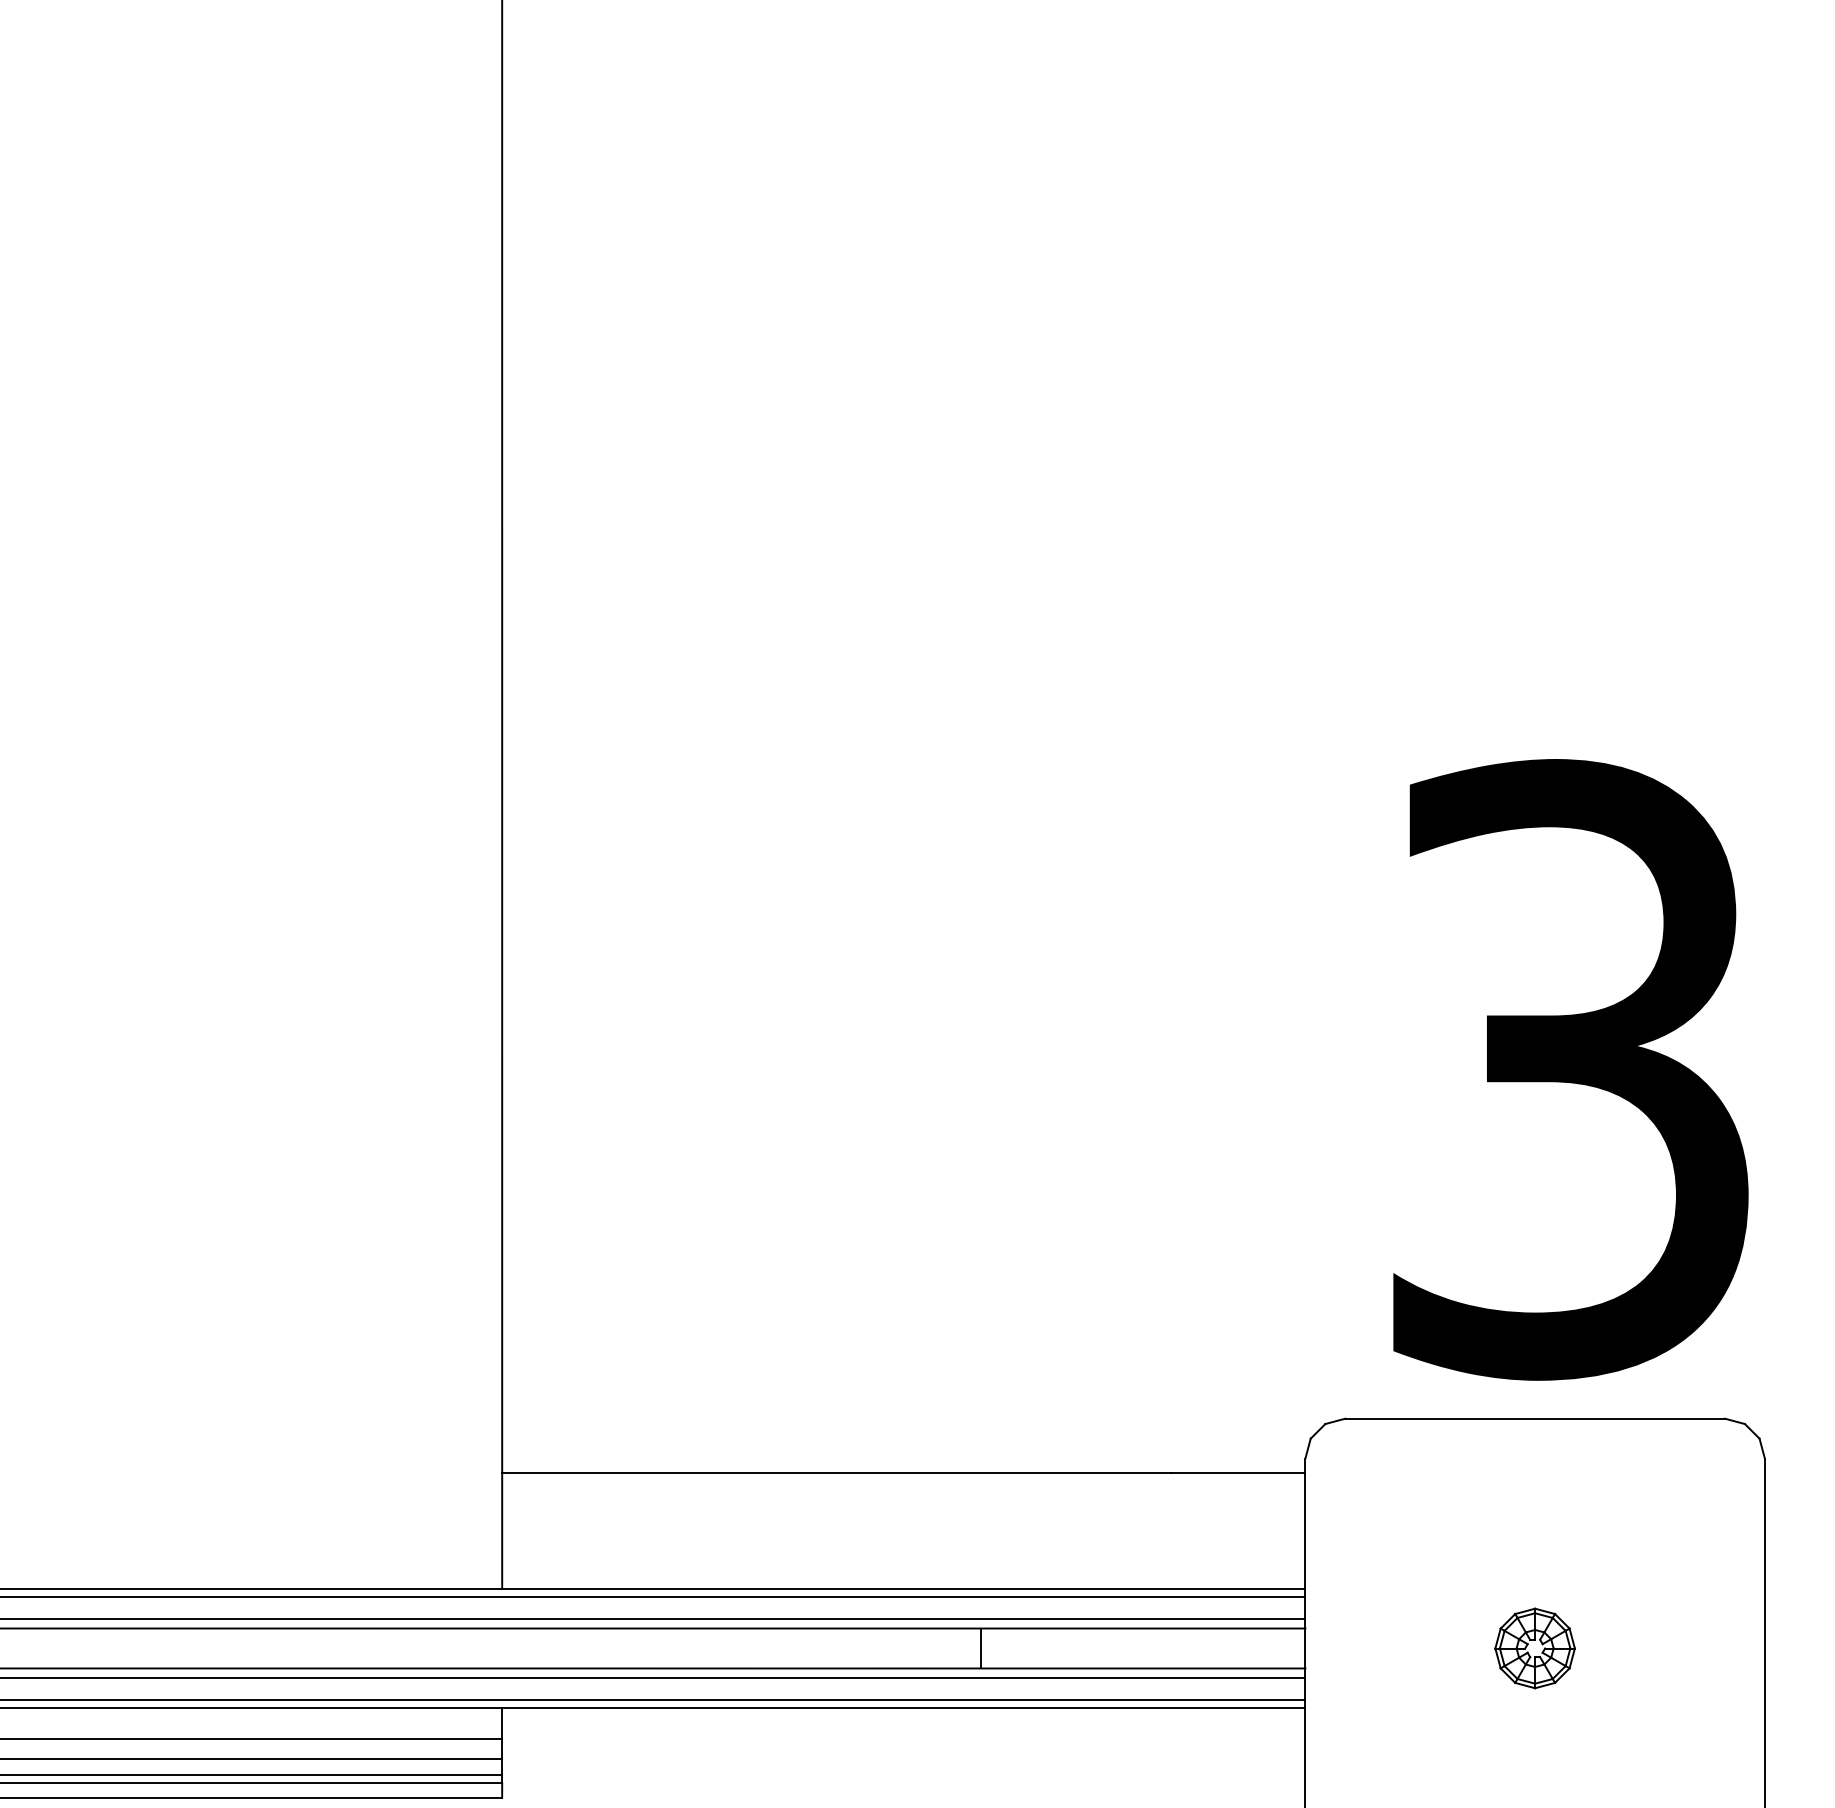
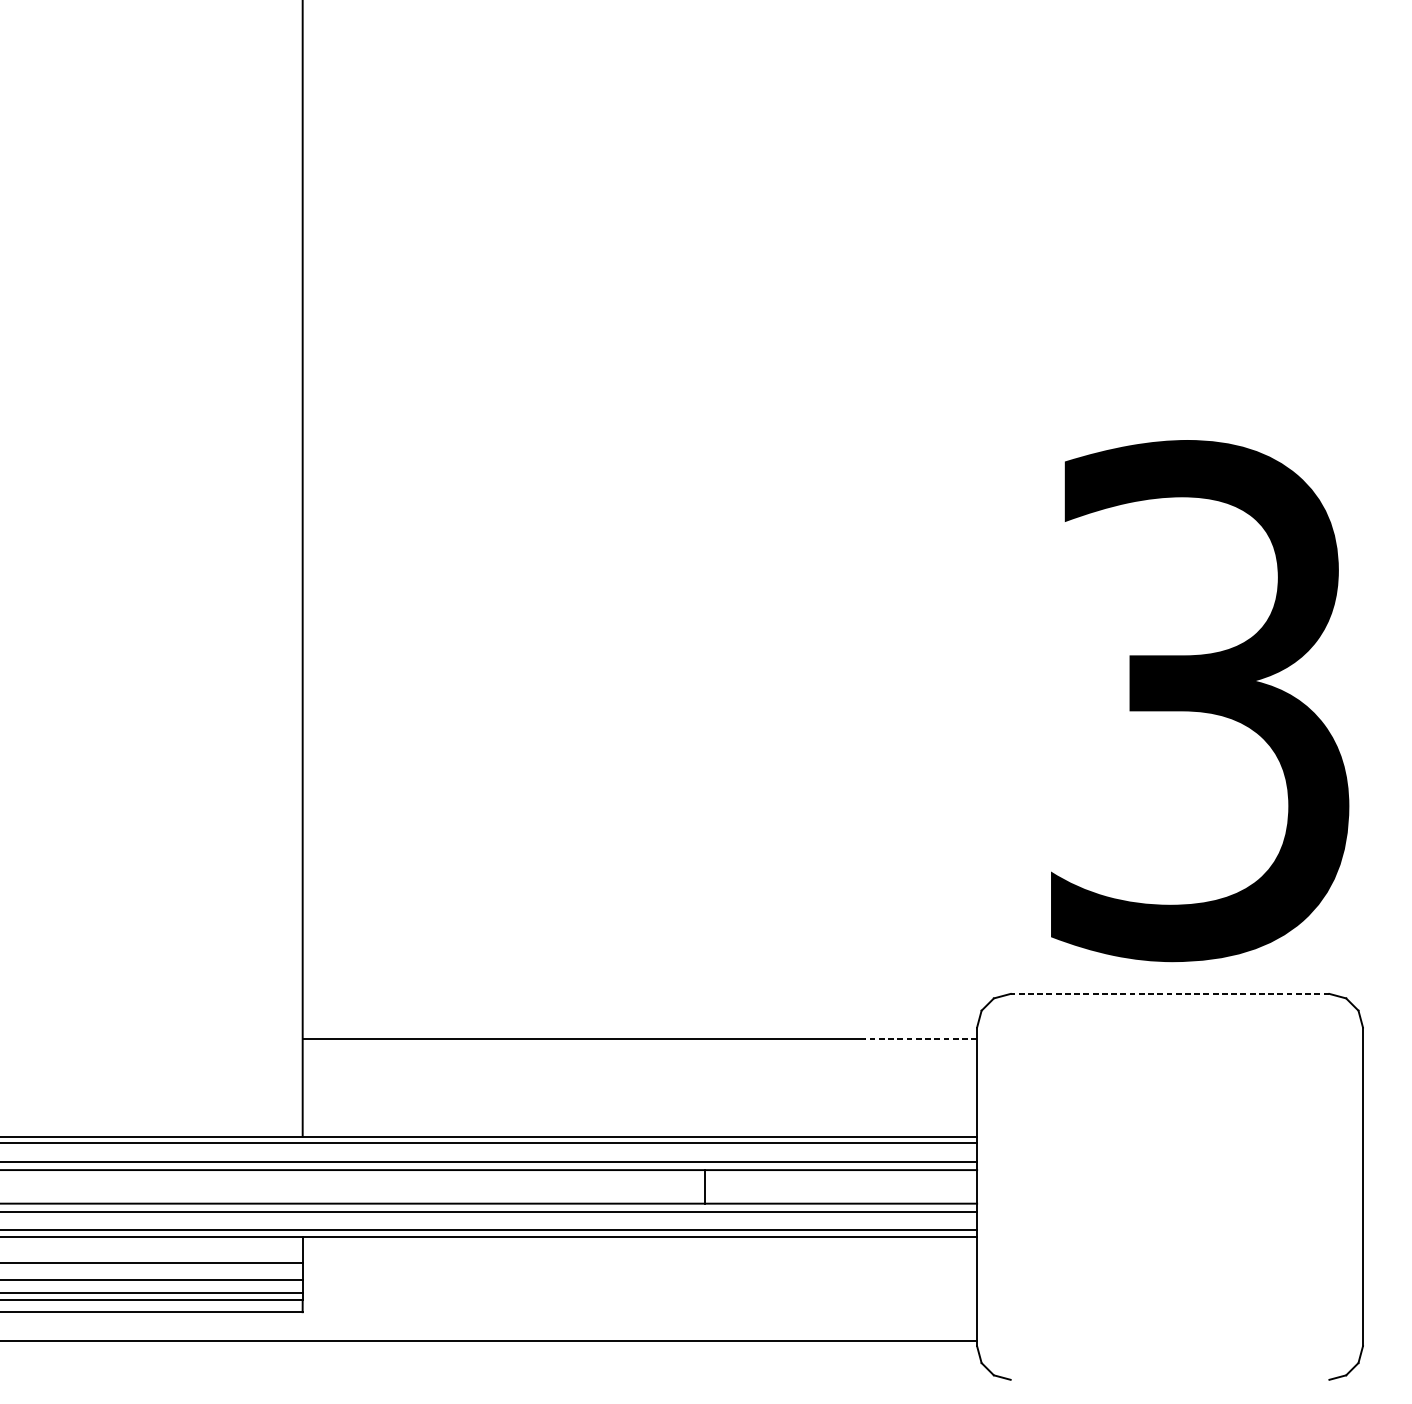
line: (1535, 1418) -> (1170, 993), solid -> dashed
line: (1238, 1472) -> (920, 1039), solid -> dashed
part: (1534, 1648) -> (1169, 1186), removed

